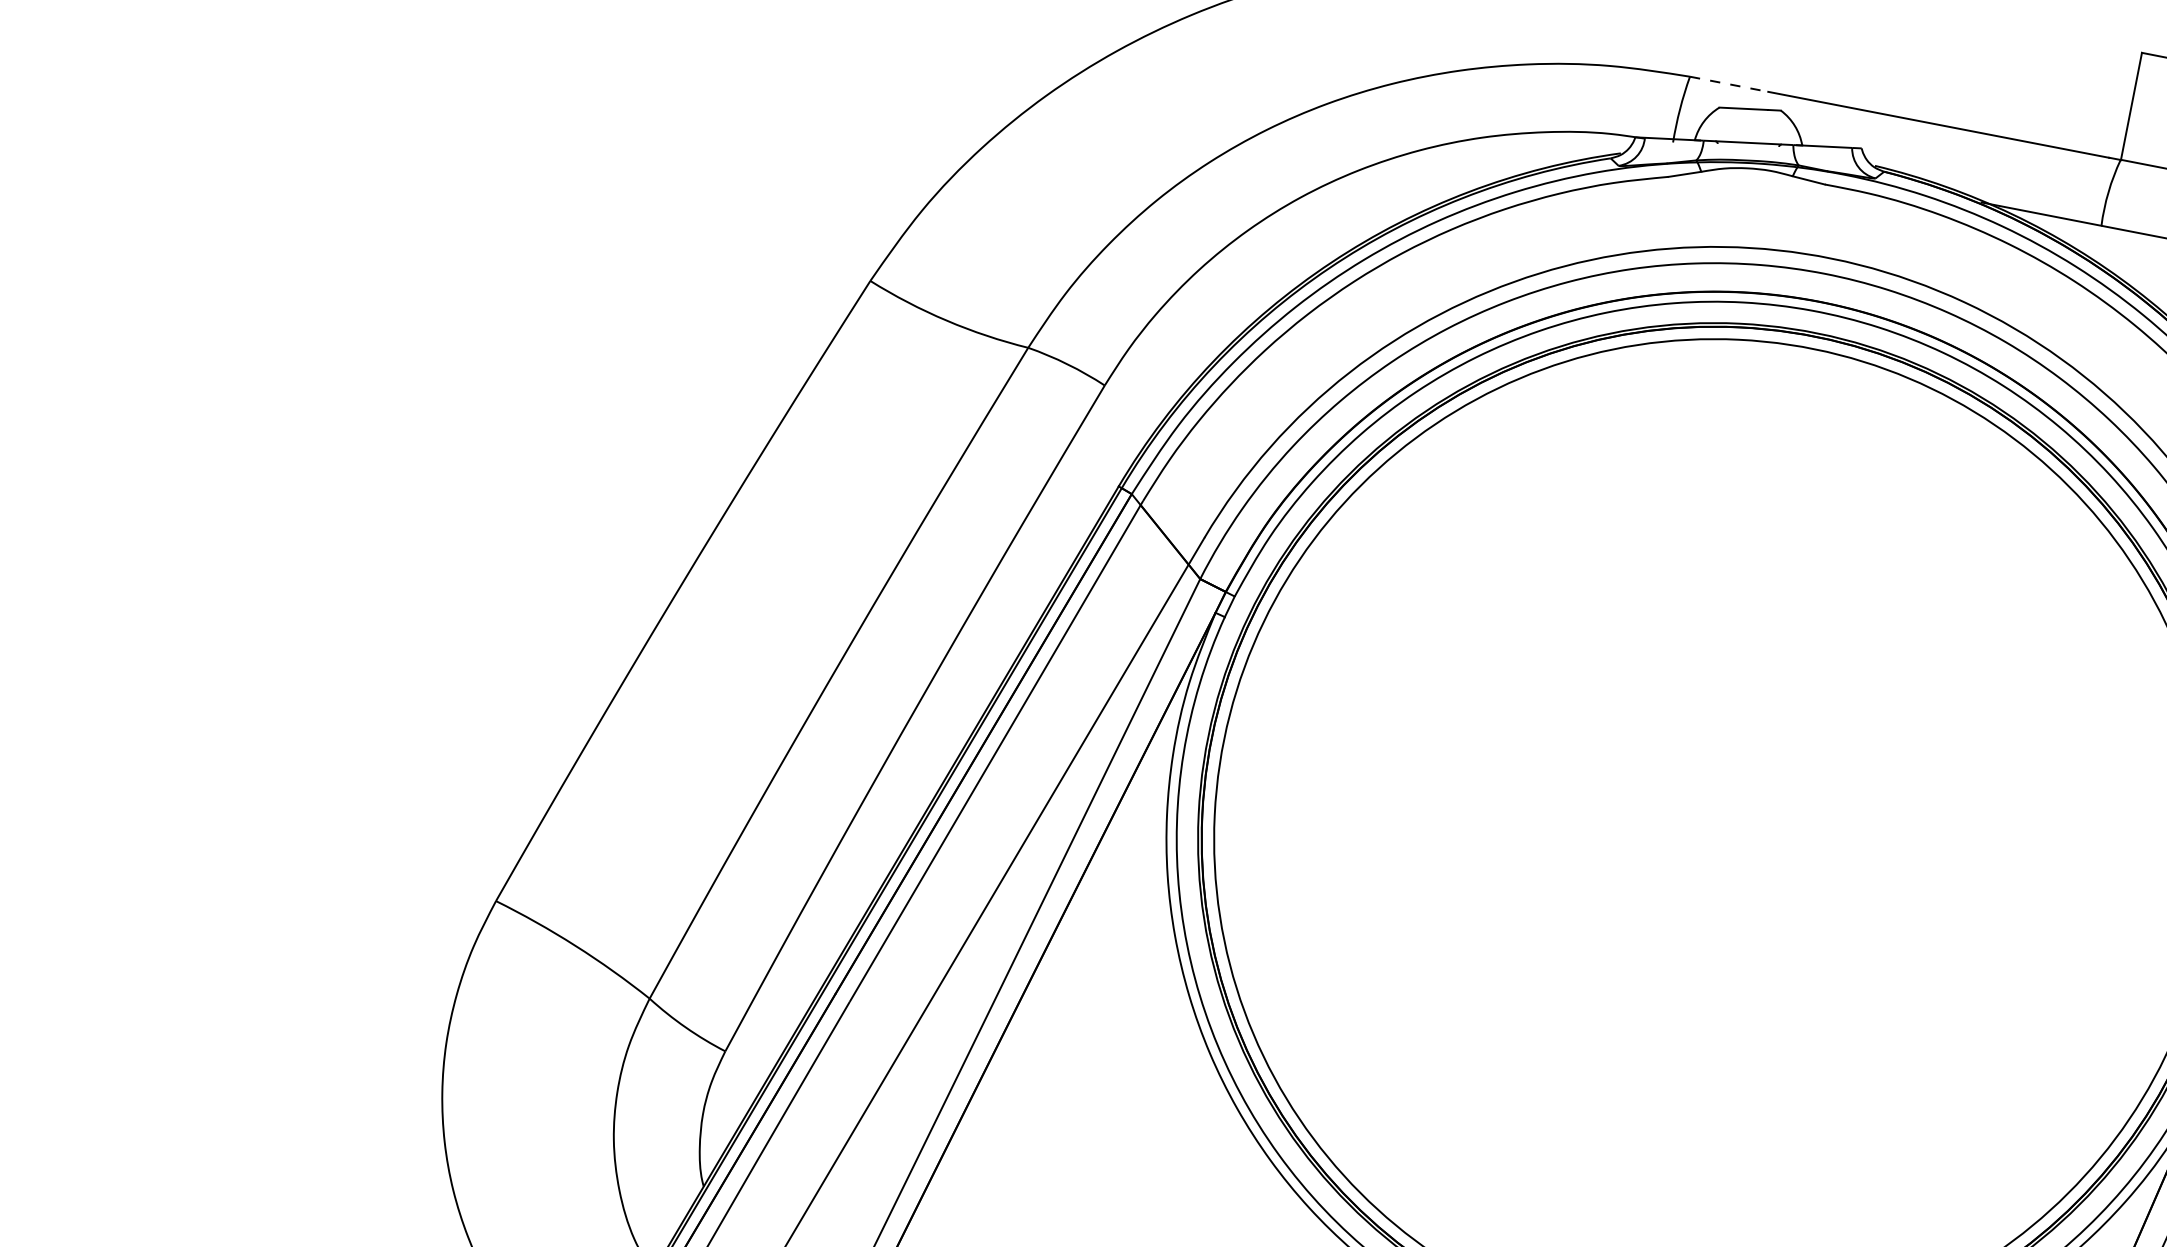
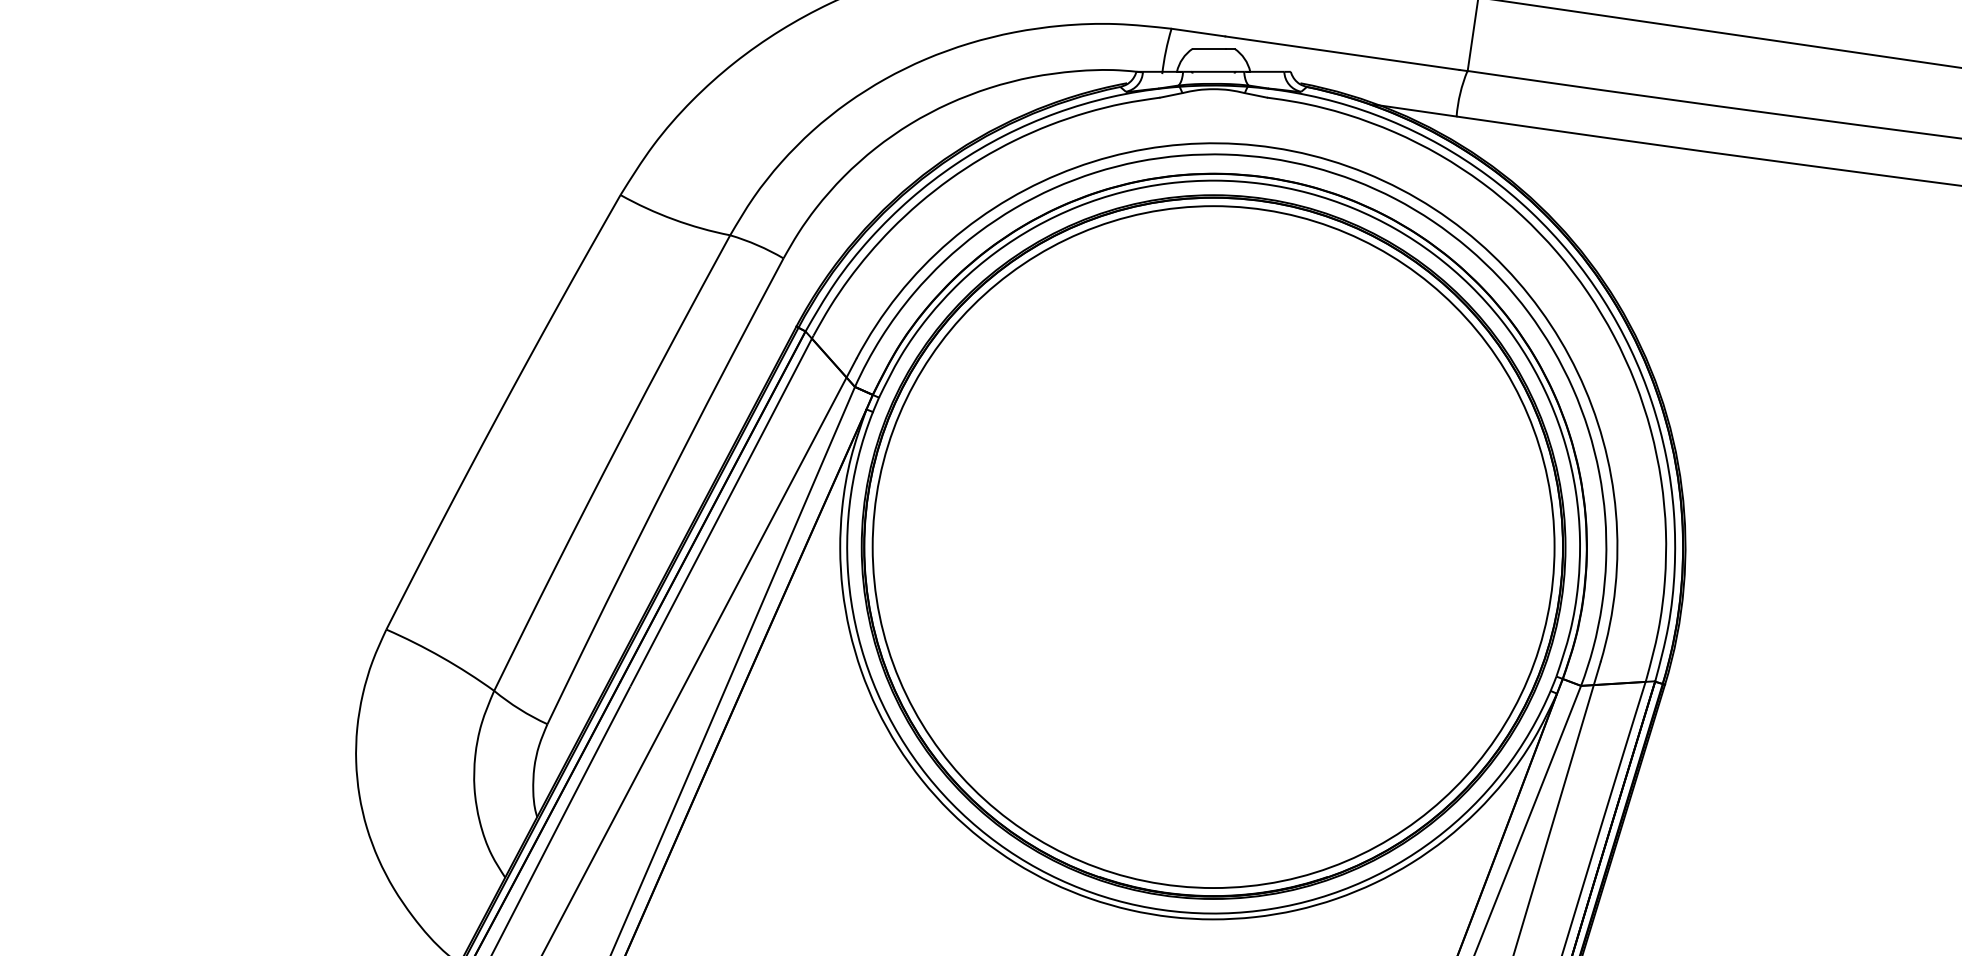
line: (1729, 84) -> (1198, 32), dashed -> solid

